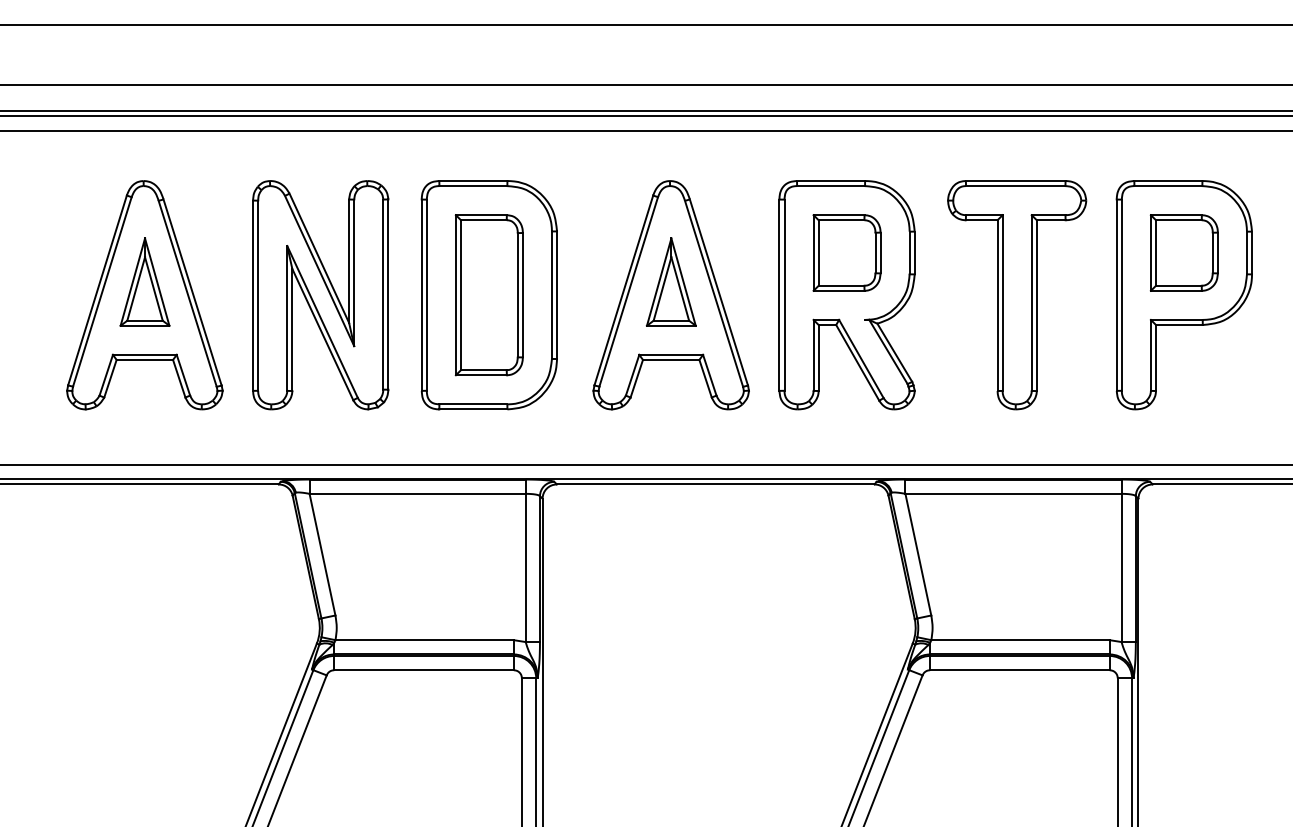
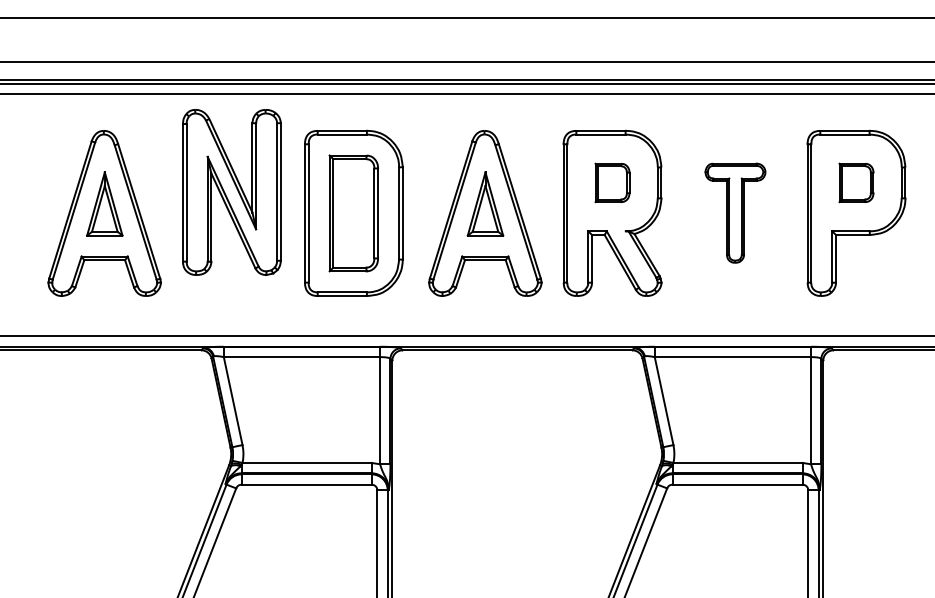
part: (846, 252) -> (612, 182), size x0.7
part: (1184, 252) -> (856, 182), size x0.7
part: (1017, 293) -> (735, 212), size x0.6
part: (320, 295) -> (231, 192), moved

